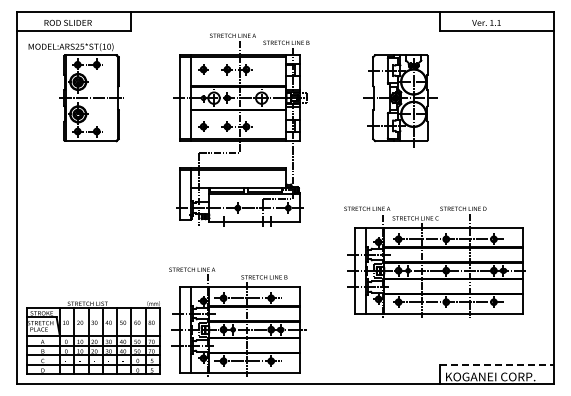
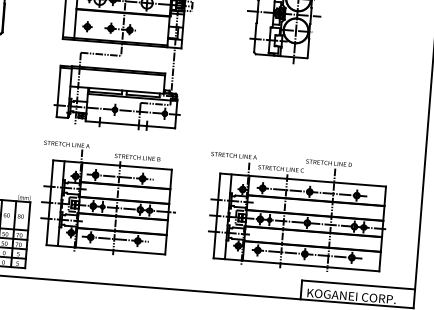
part: (434, 261) -> (296, 212), moved
part: (237, 321) -> (107, 199), moved
line: (497, 364) -> (359, 284), dashed -> solid

